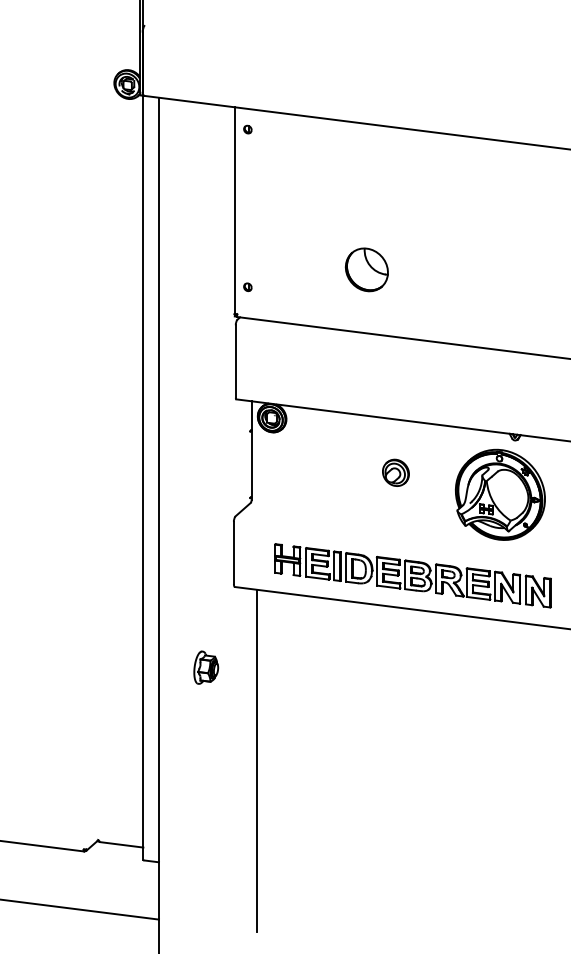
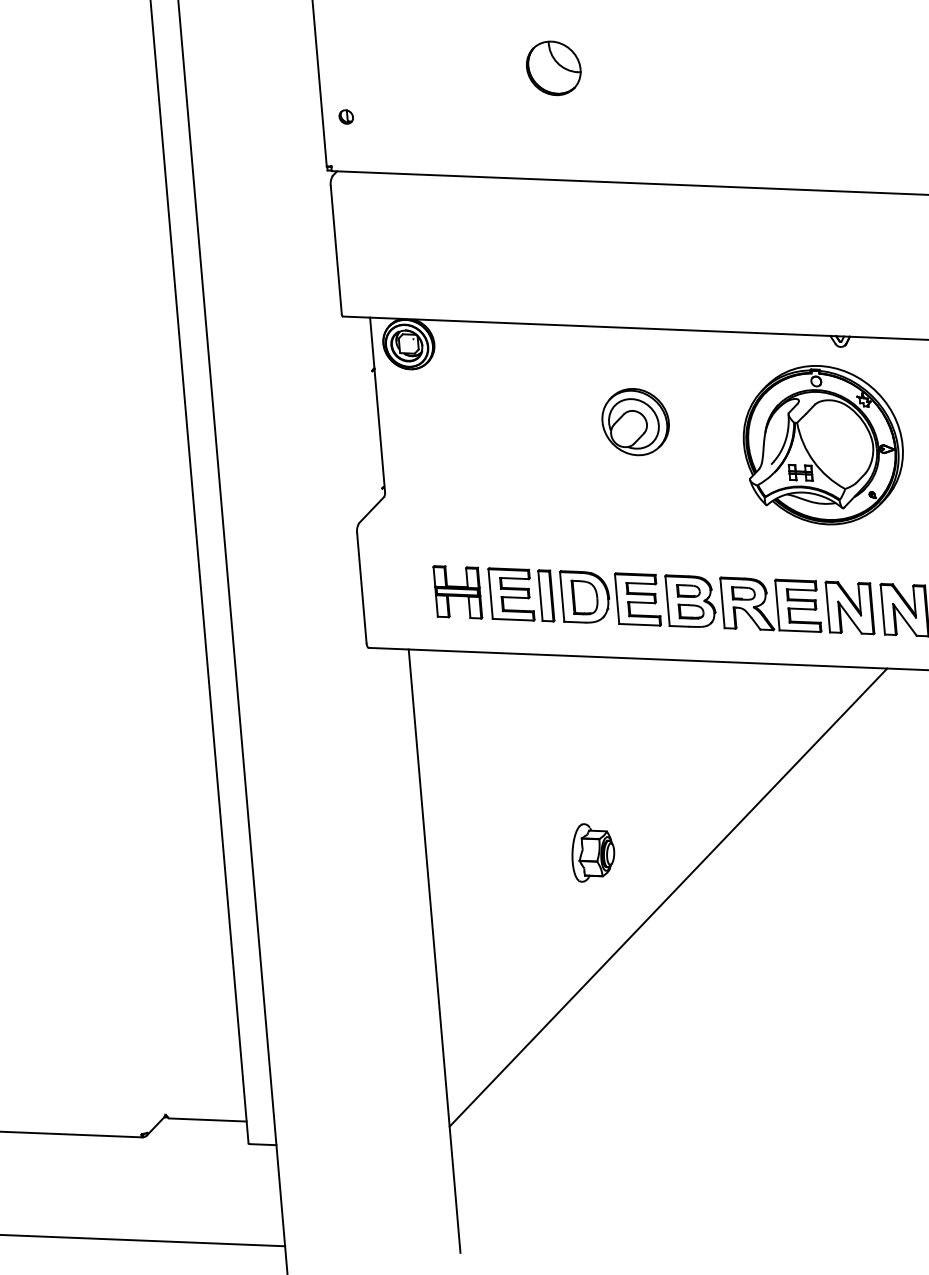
part: (366, 269) -> (552, 67), size x0.71
part: (395, 472) -> (634, 421), size x1.43
part: (206, 667) -> (593, 851), moved
line: (391, 741) -> (668, 896), added

